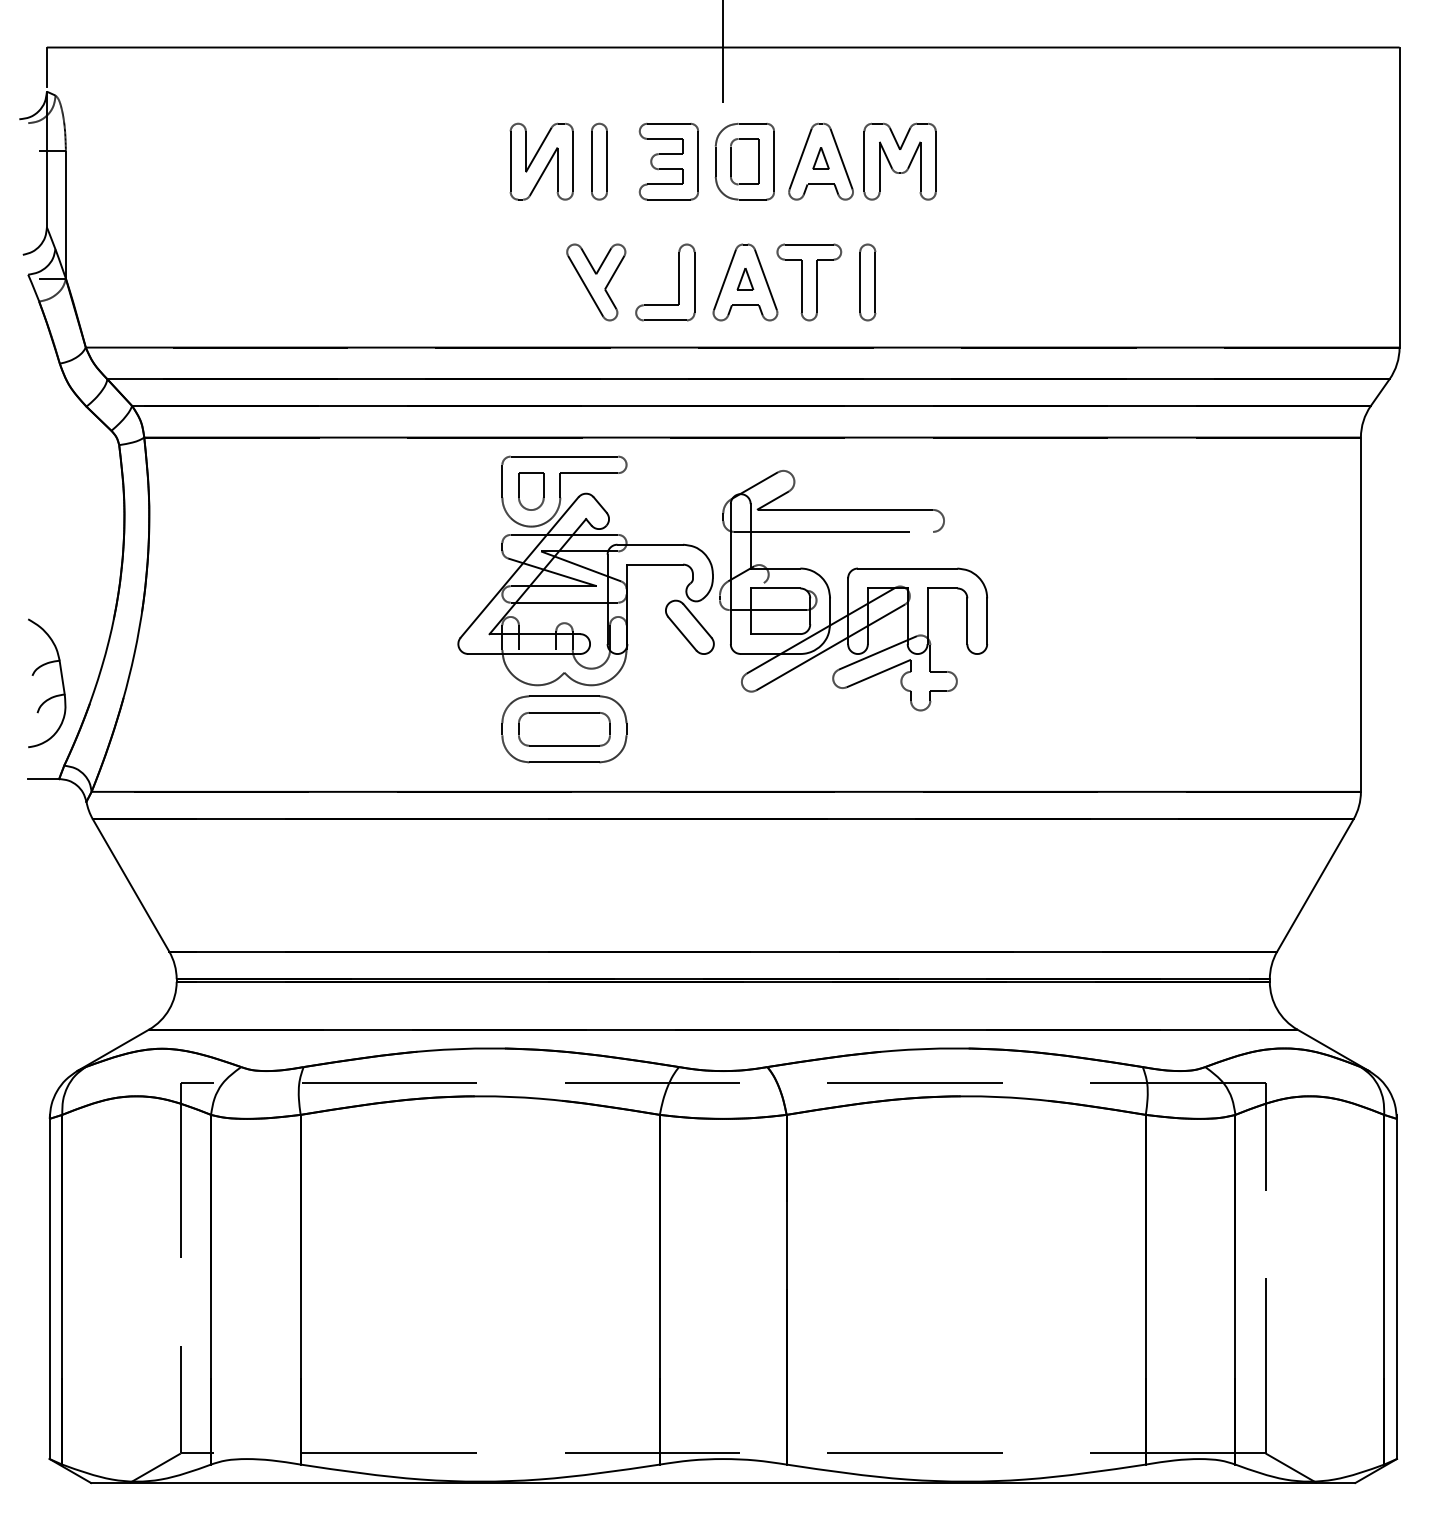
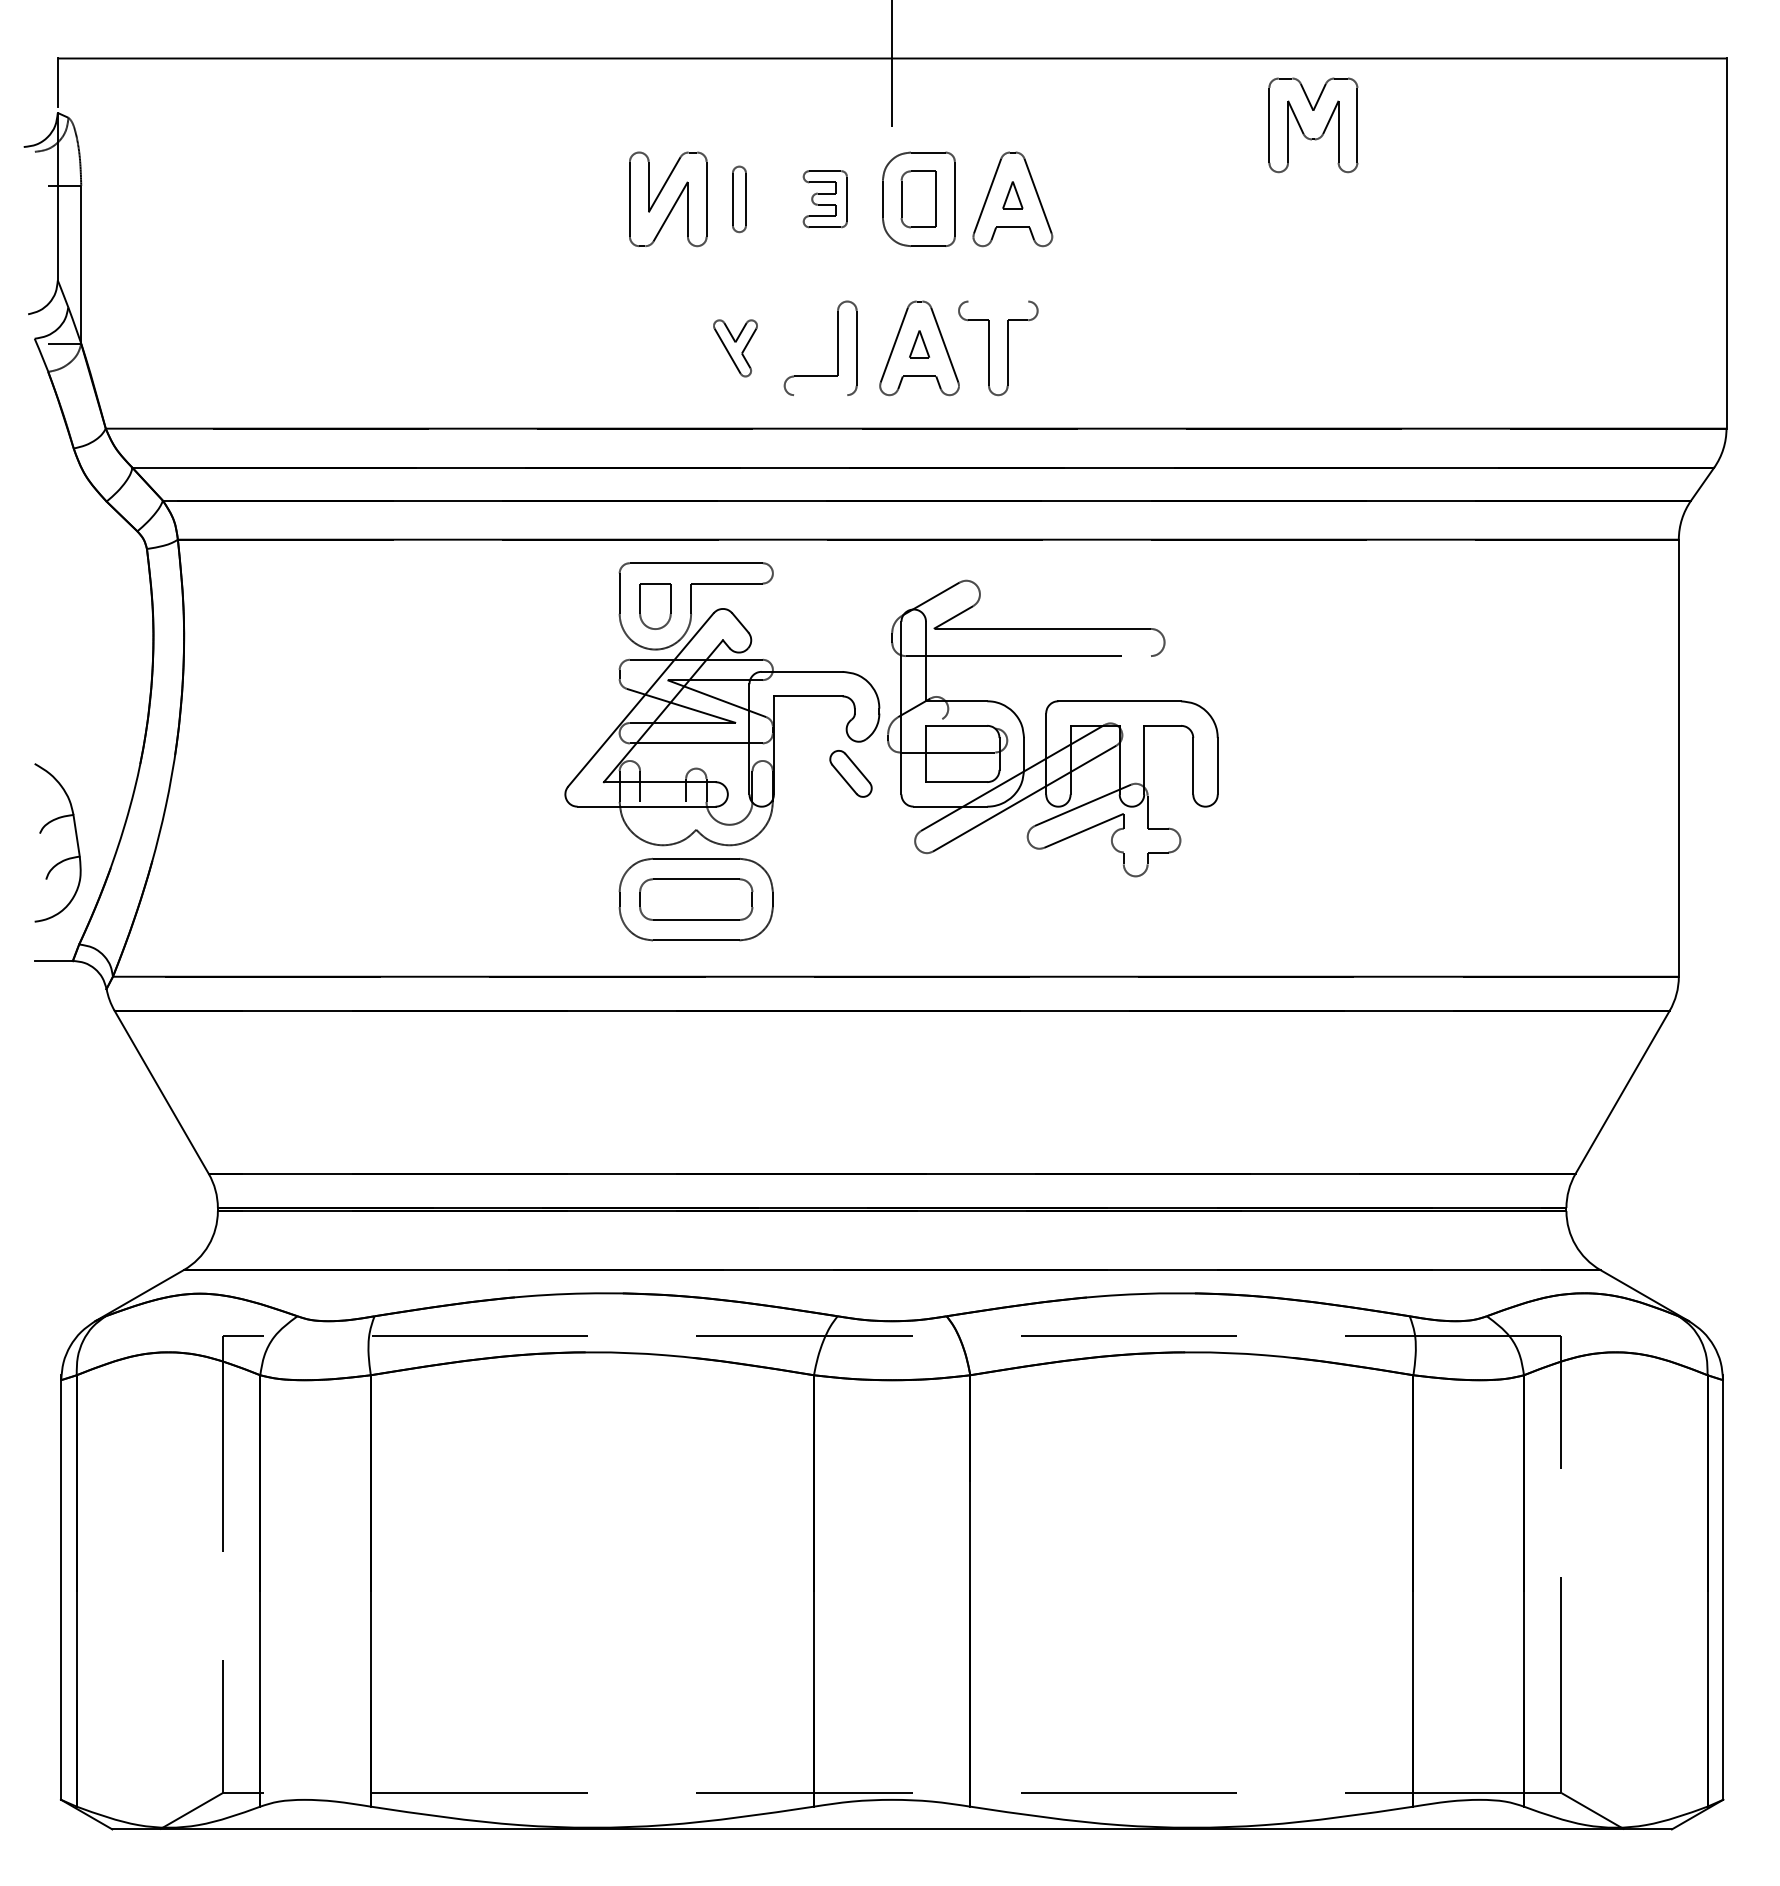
part: (599, 161) -> (739, 199), size x0.7
part: (669, 161) -> (825, 198), size x0.6
part: (900, 161) -> (1313, 125), moved
line: (809, 244) -> (998, 301), removed
part: (596, 282) -> (735, 348), size x0.6
part: (867, 282) -> (1070, 348), removed
line: (665, 320) -> (820, 395), removed
part: (689, 627) -> (850, 773), size x0.7

